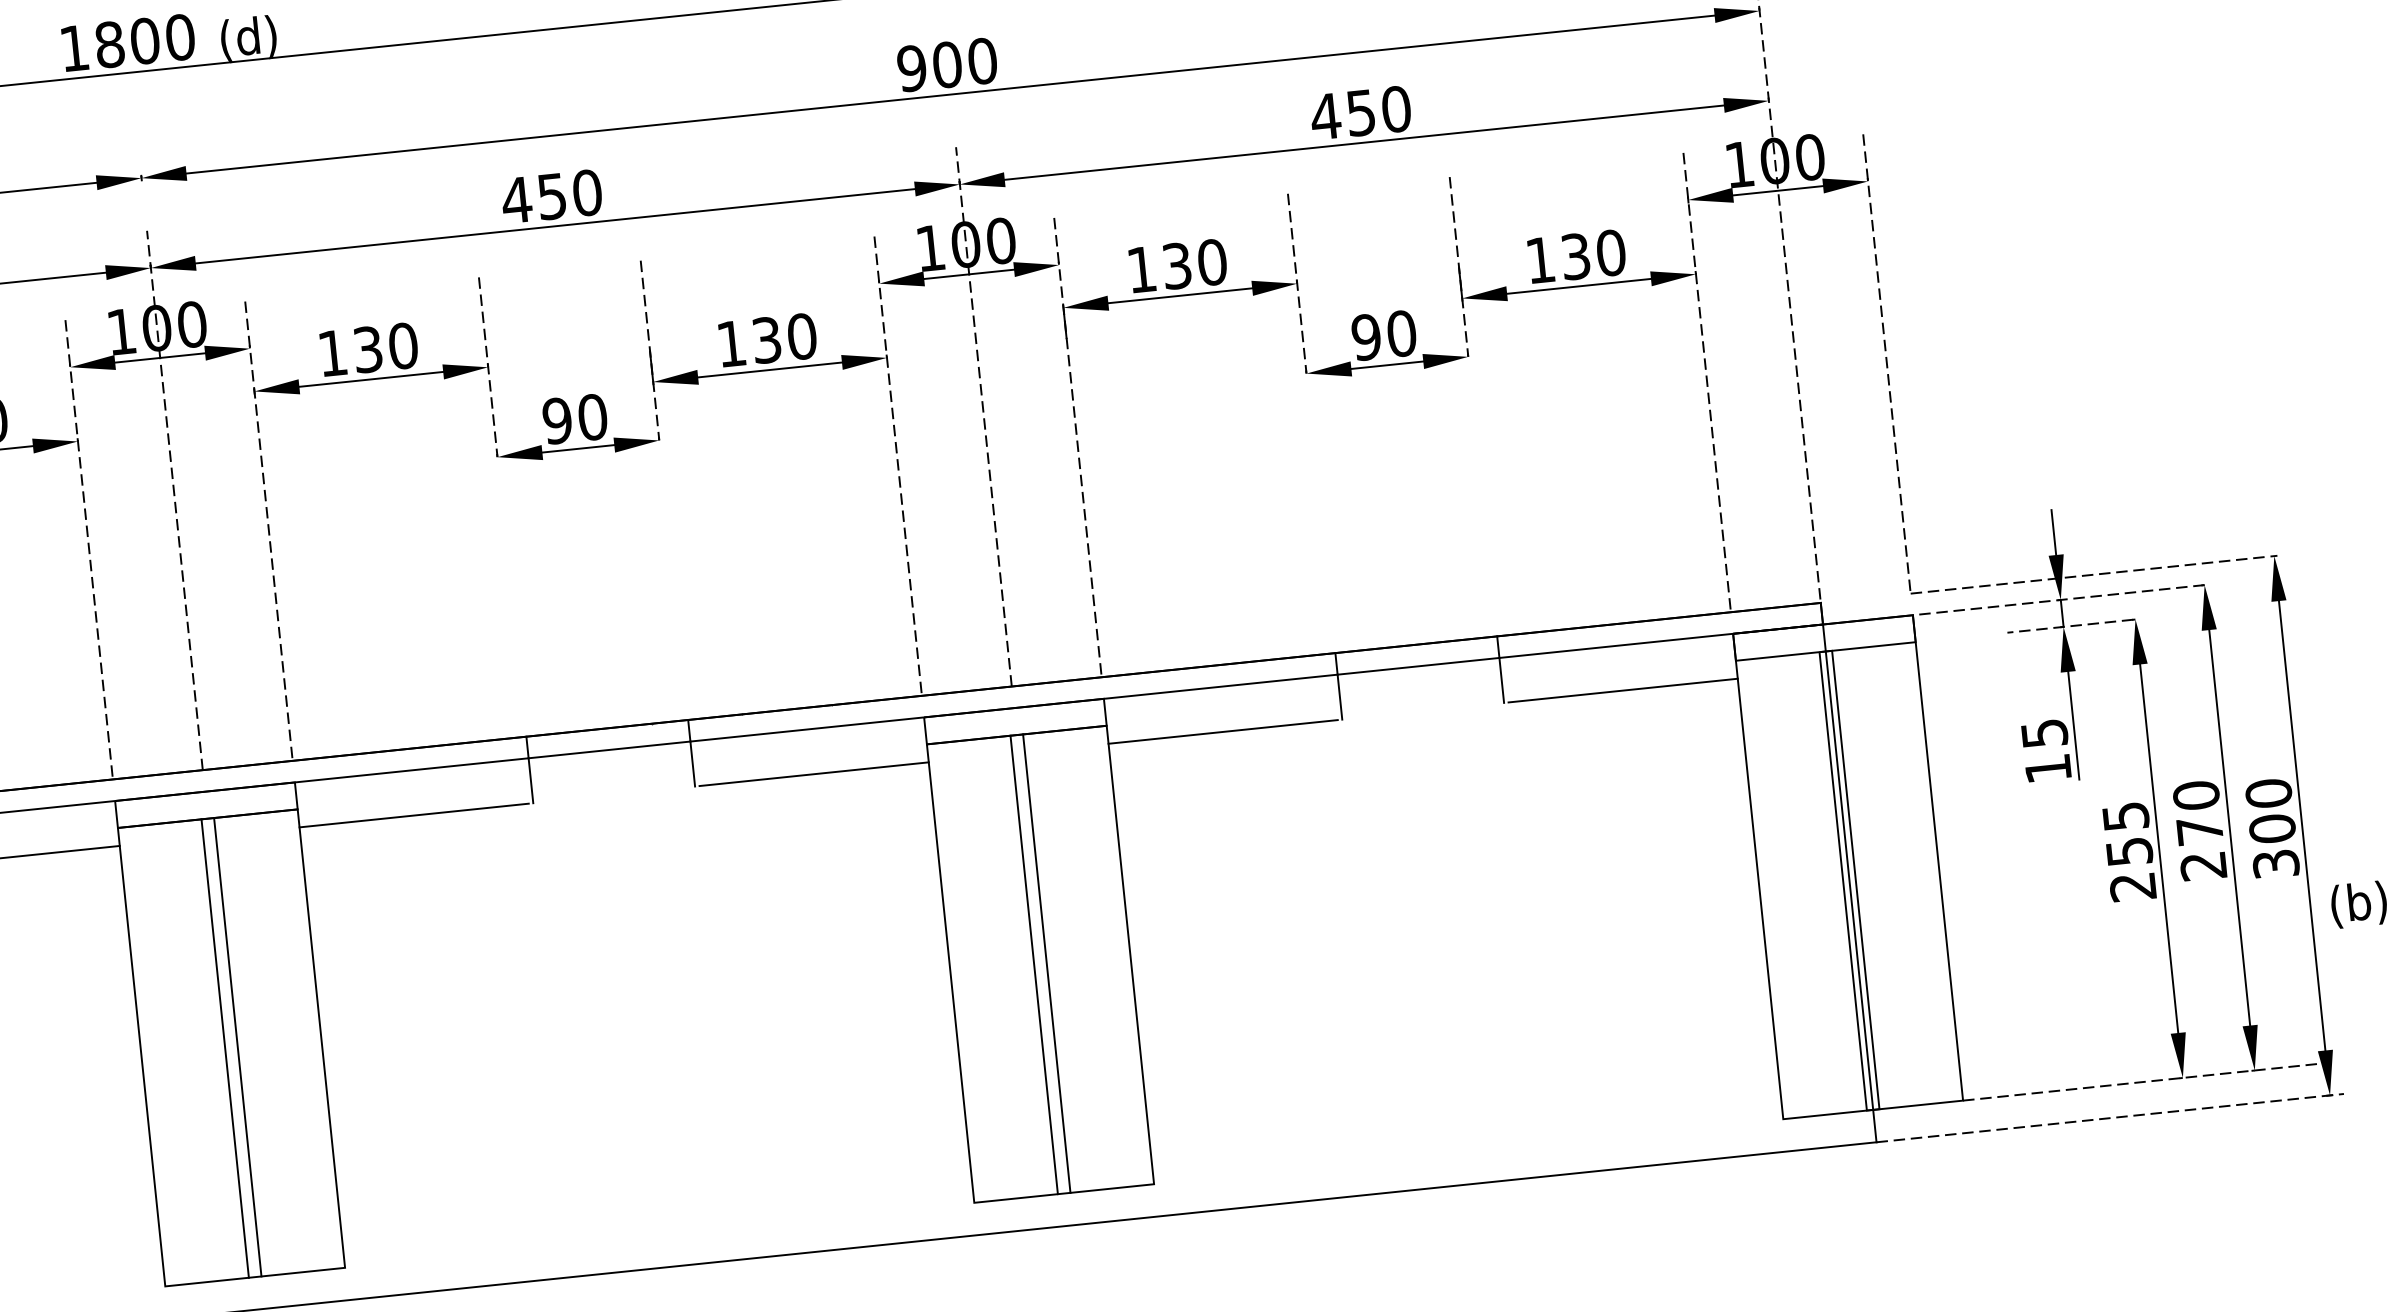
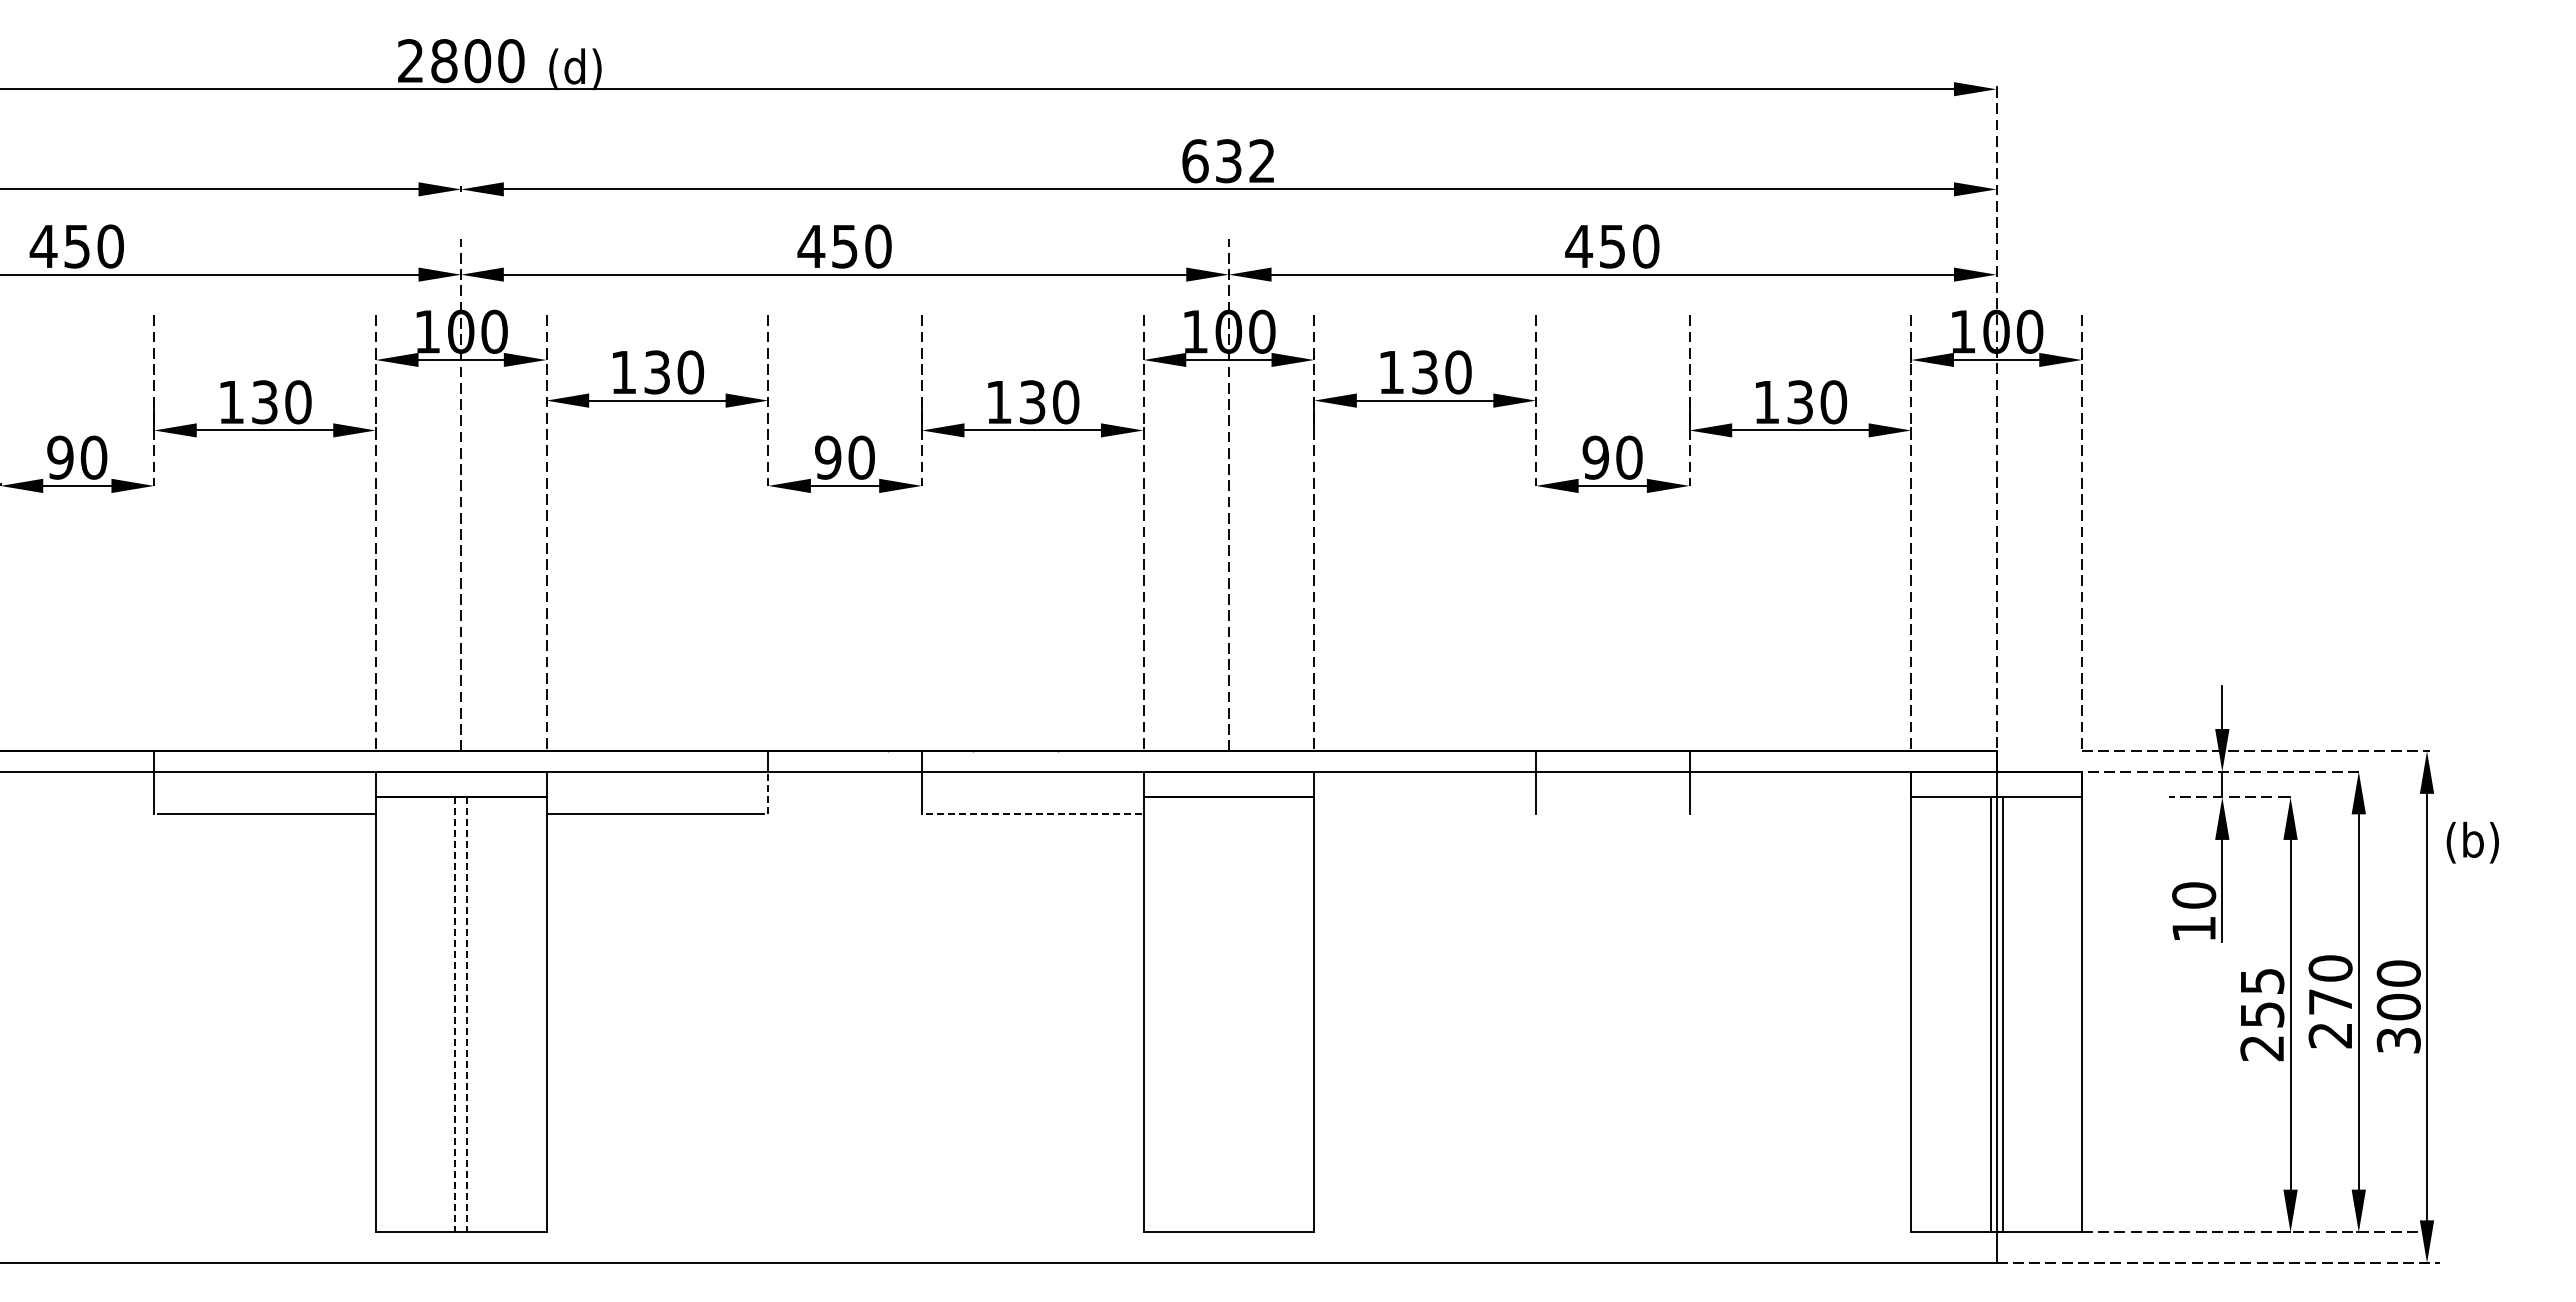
text: (74, 47) -> (410, 60), 1800 -> 2800
text: (947, 65) -> (1228, 161), 900 -> 632
line: (1623, 690) -> (1802, 814), removed
line: (1222, 732) -> (1422, 814), removed
text: (2044, 733) -> (2194, 895), 15 -> 10
line: (813, 774) -> (1034, 814), solid -> dashed
line: (531, 780) -> (768, 792), solid -> dashed
text: (2358, 904) -> (2472, 842), moved
line: (1046, 963) -> (1234, 1014), removed
line: (1034, 964) -> (1223, 1014), removed
line: (238, 1046) -> (467, 1014), solid -> dashed
line: (225, 1048) -> (455, 1014), solid -> dashed

